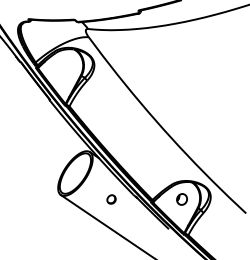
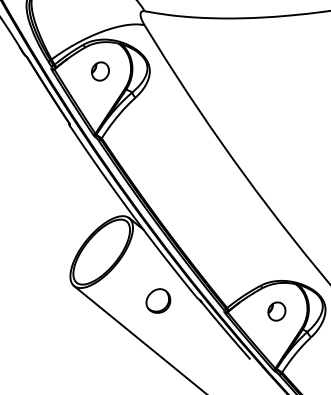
part: (65, 66) -> (101, 70), added
part: (111, 199) -> (158, 301), size x1.67

